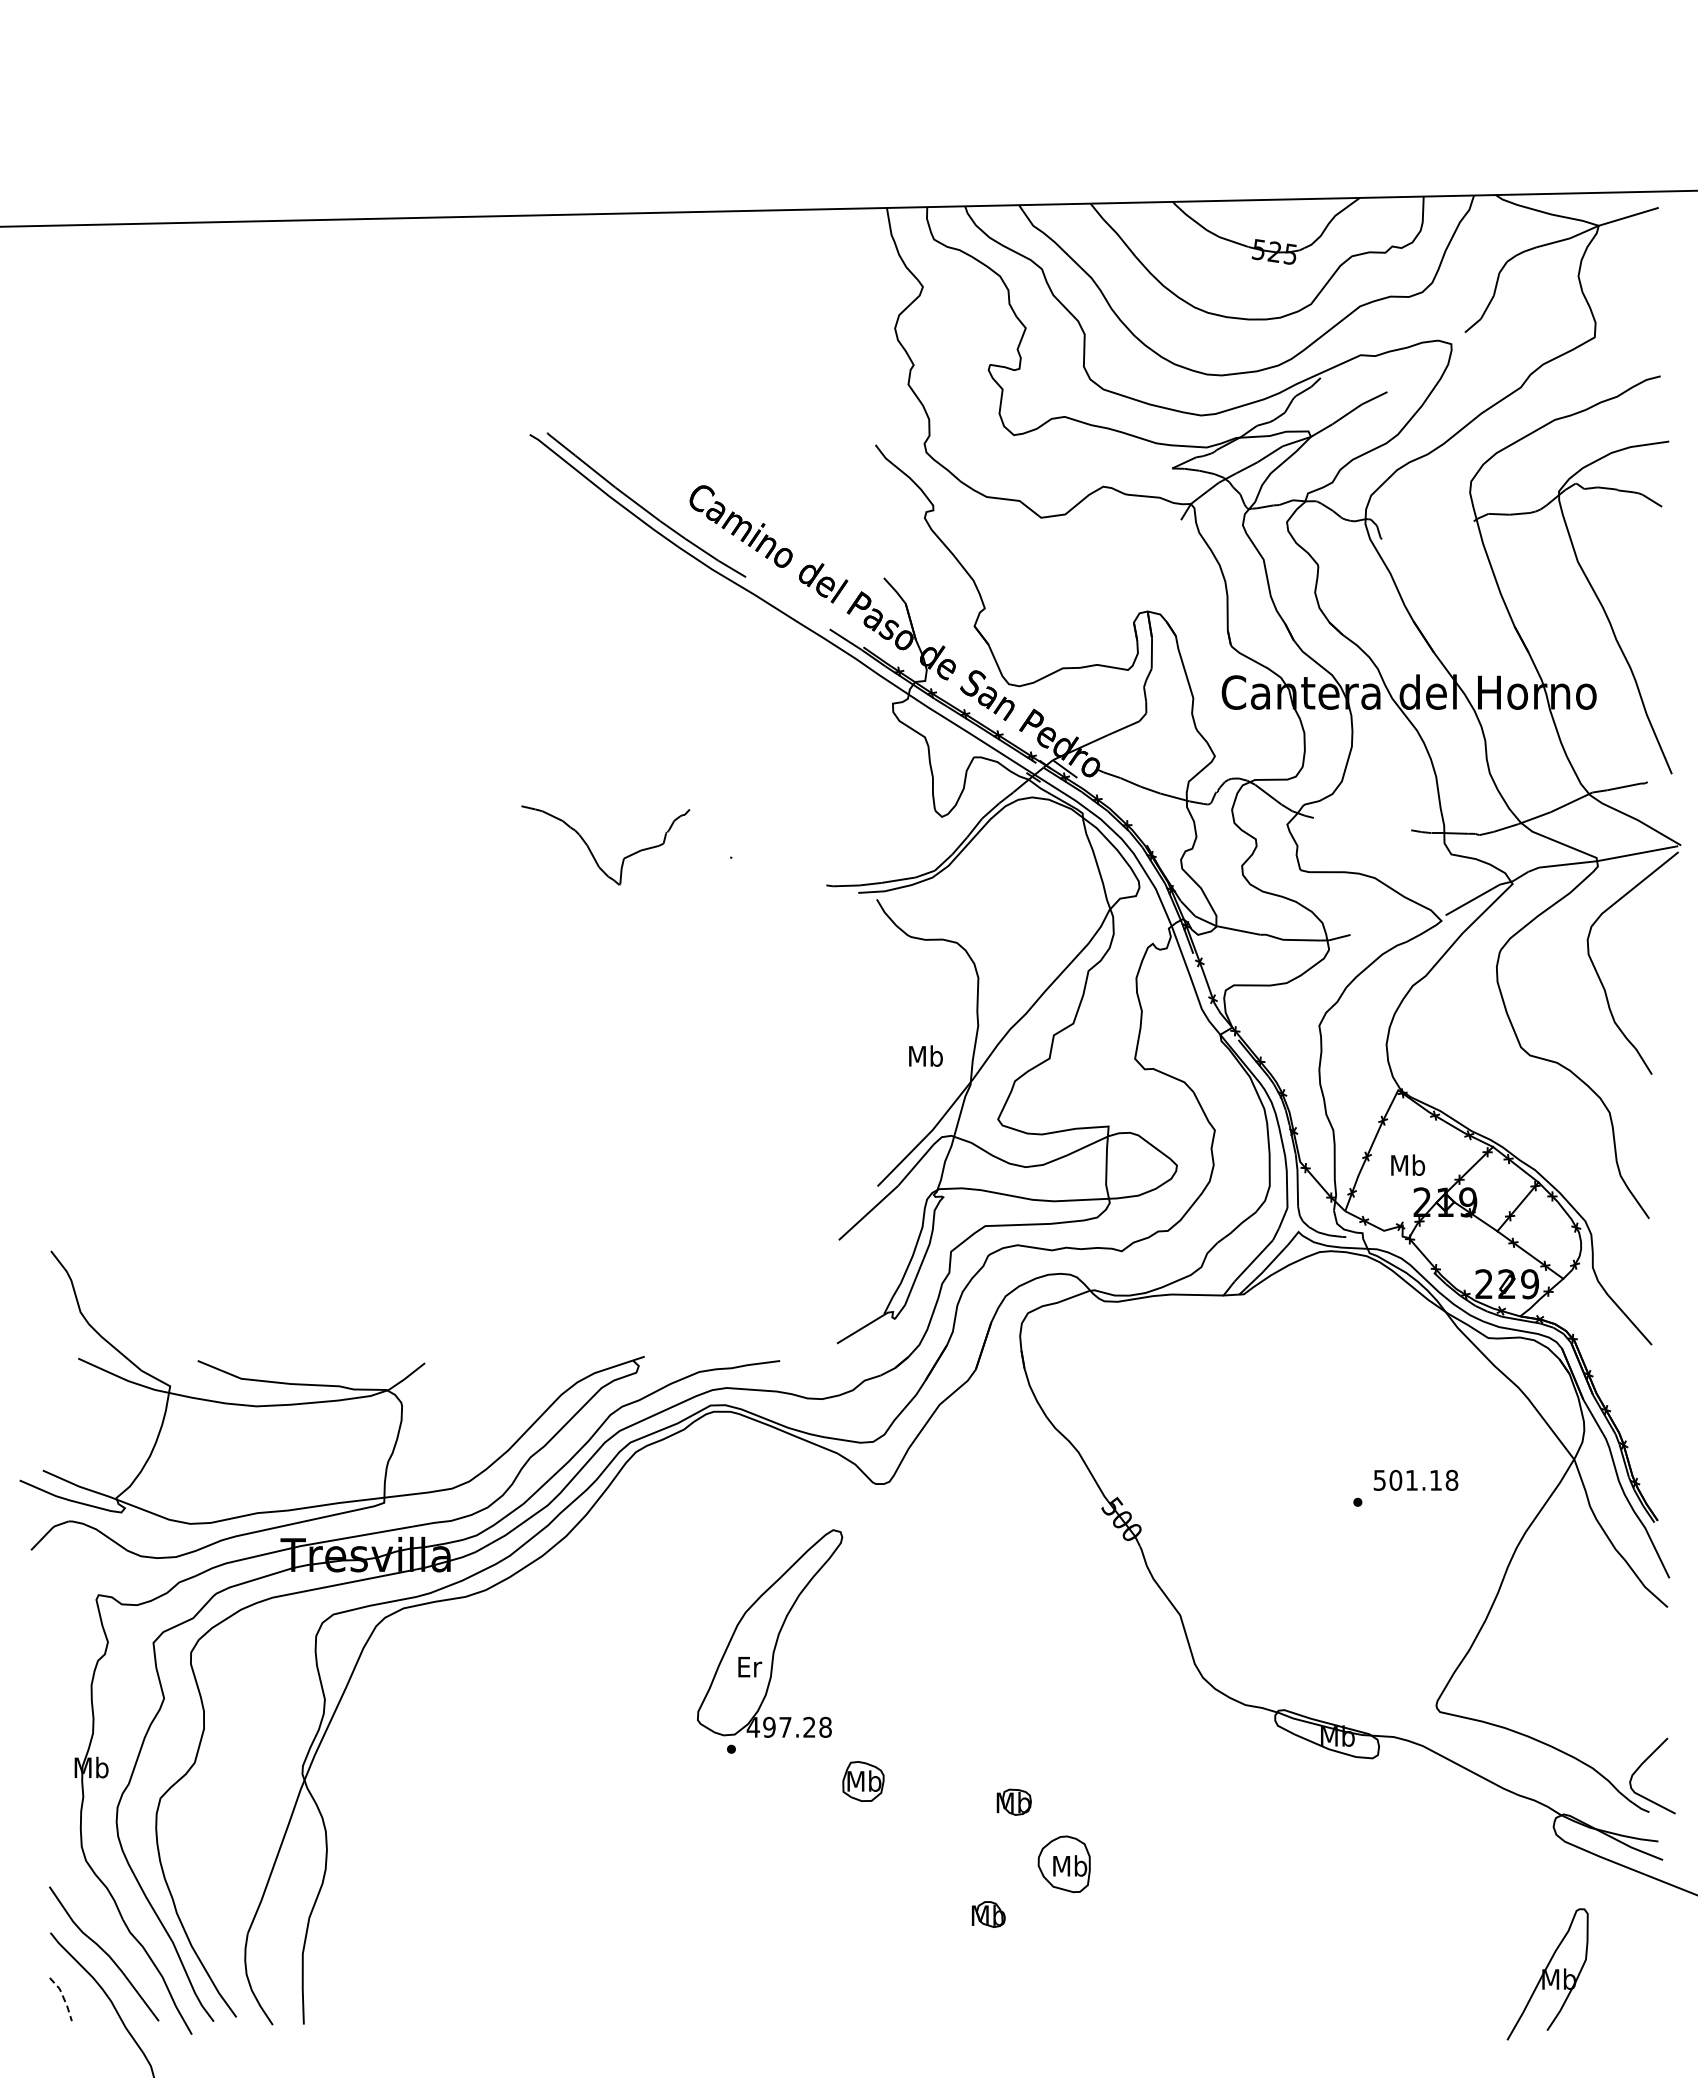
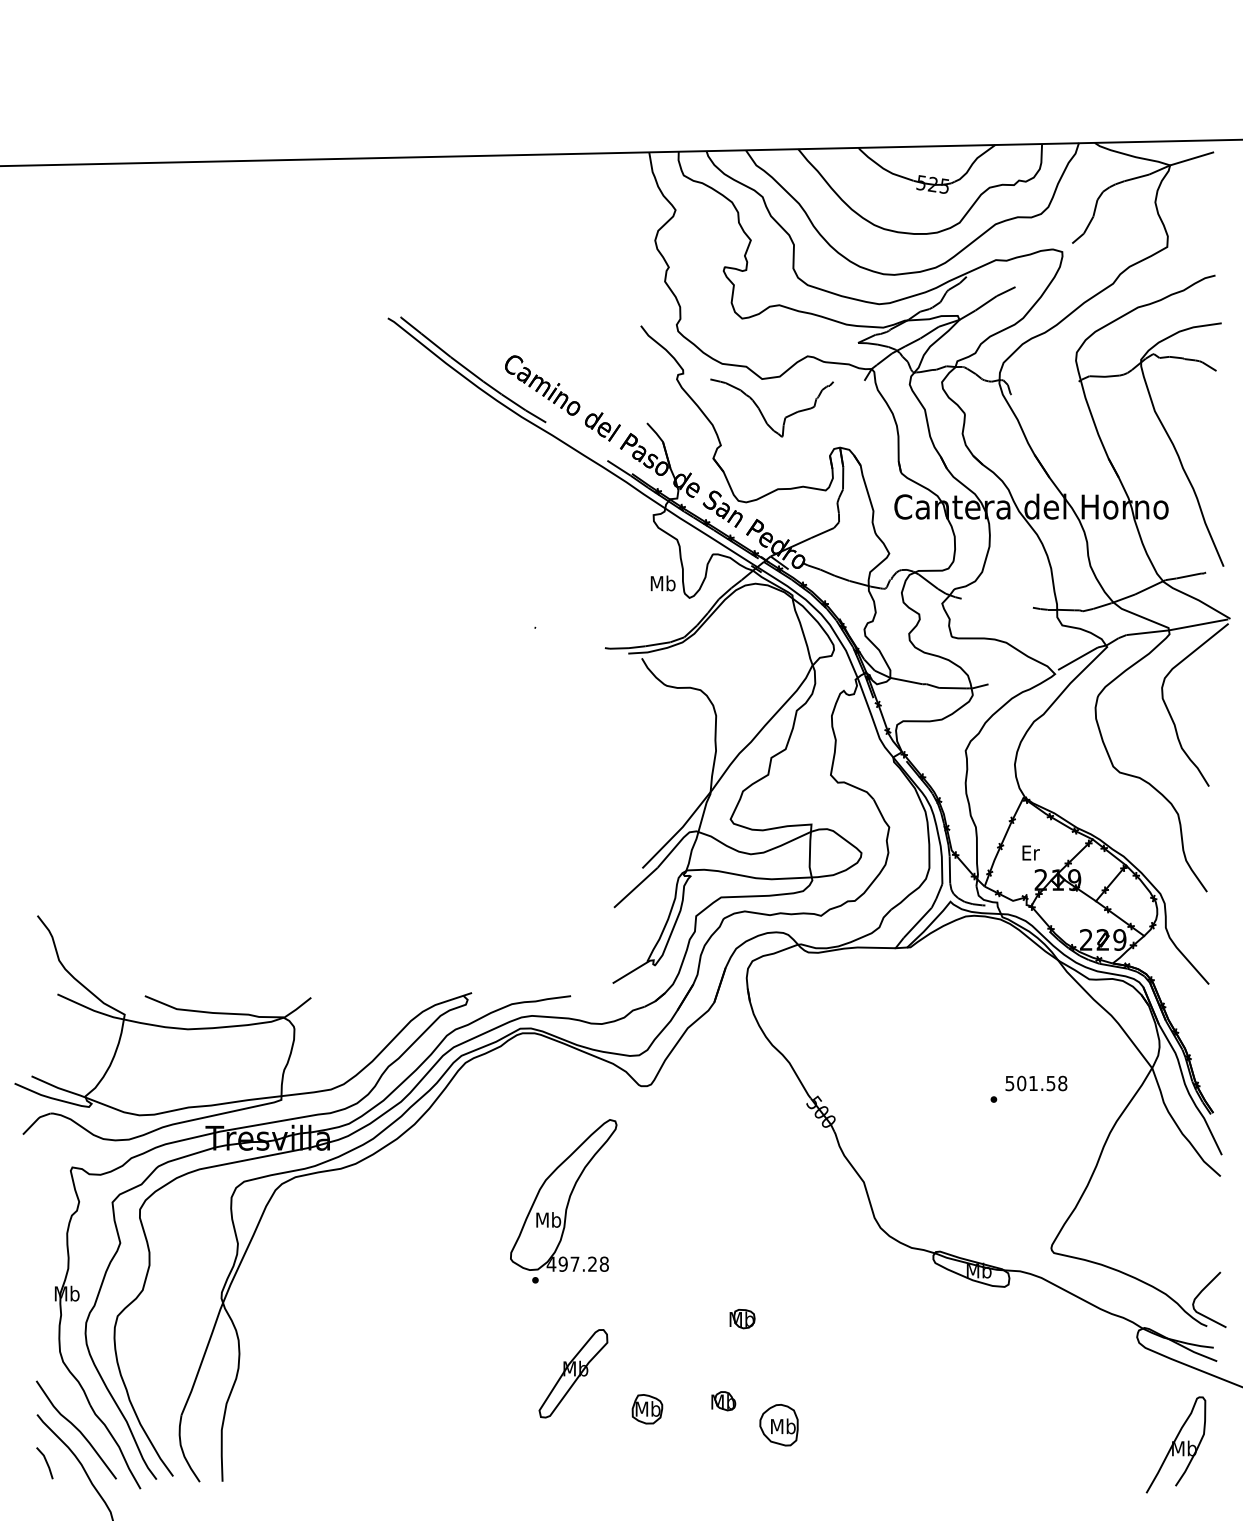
curve: (592, 852) -> (762, 413), moved
text: (925, 1055) -> (662, 583), moved
text: (1408, 1164) -> (1030, 852), Mb -> Er
text: (1435, 1480) -> (1050, 1083), 501.18 -> 501.58
text: (749, 1666) -> (548, 1219), Er -> Mb
part: (863, 1781) -> (647, 1409), moved
part: (1063, 1863) -> (778, 1424), moved
part: (783, 1876) -> (573, 1373), added
part: (1547, 1974) -> (1175, 1445), moved
line: (63, 1998) -> (46, 1462), dashed -> solid

